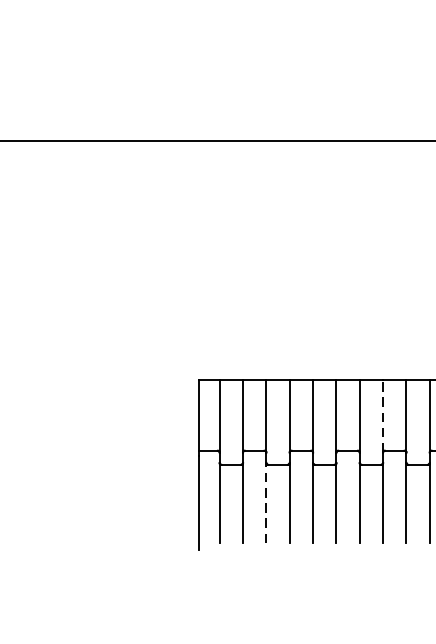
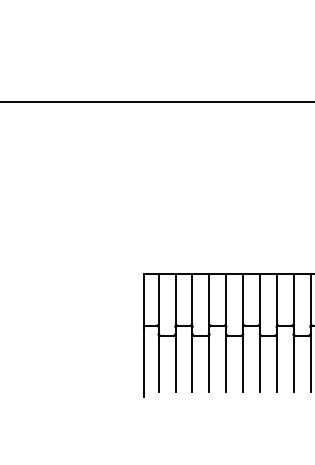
line: (382, 416) -> (276, 300), dashed -> solid
line: (266, 501) -> (192, 362), dashed -> solid

